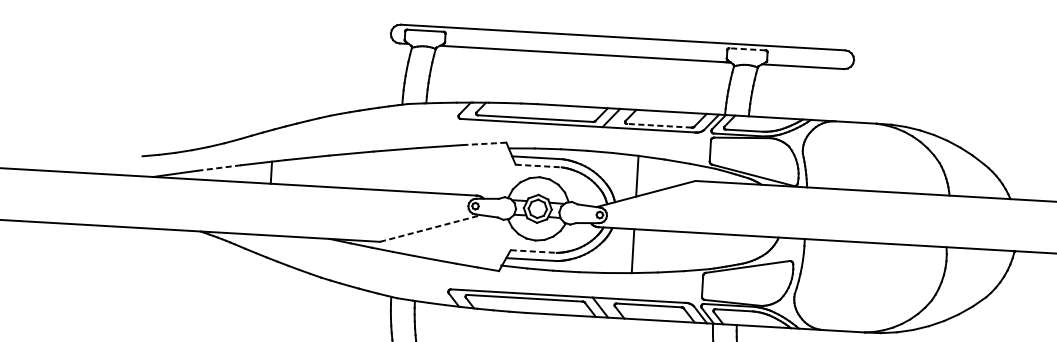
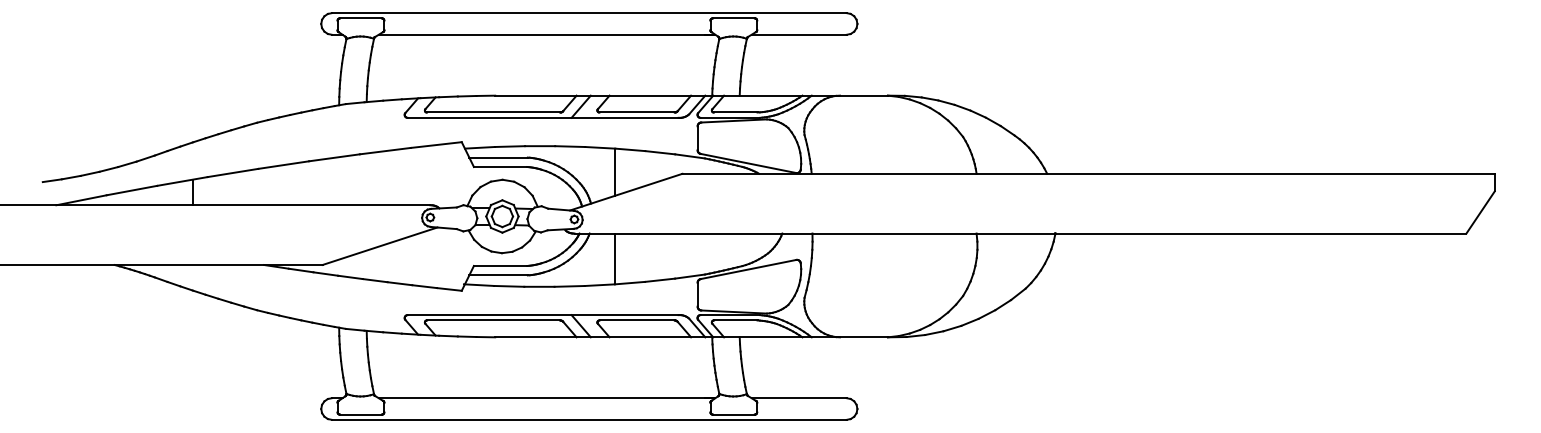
line: (747, 49) -> (733, 18), dashed -> solid
line: (659, 125) -> (637, 112), dashed -> solid
line: (484, 144) -> (436, 145), dashed -> solid
line: (538, 166) -> (500, 167), dashed -> solid
line: (218, 167) -> (131, 190), dashed -> solid
line: (431, 228) -> (380, 246), dashed -> solid
line: (533, 251) -> (500, 265), dashed -> solid

